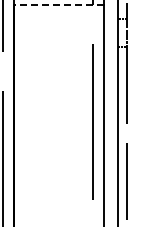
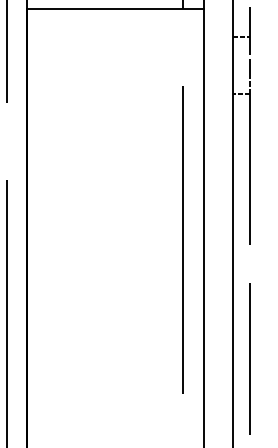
line: (58, 4) -> (115, 9), dashed -> solid

